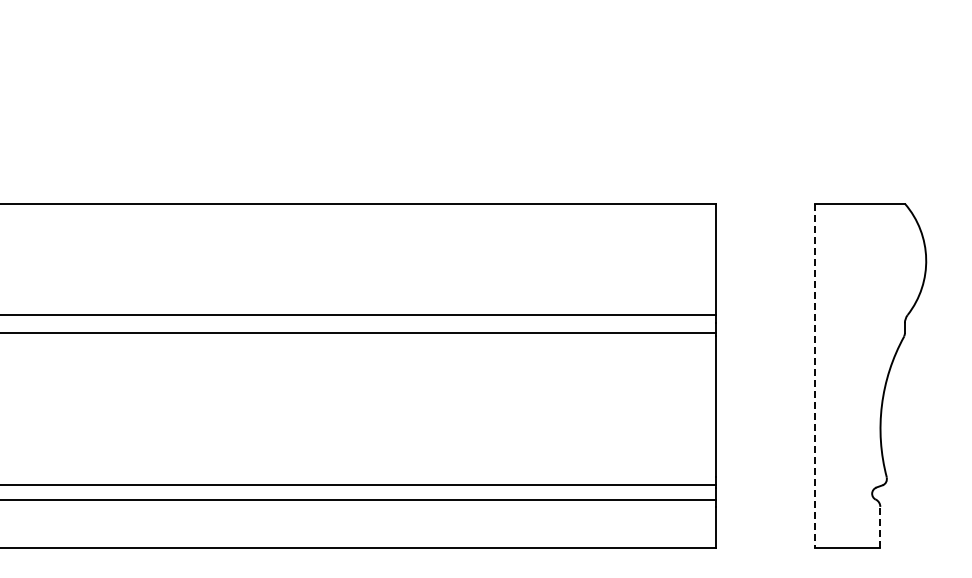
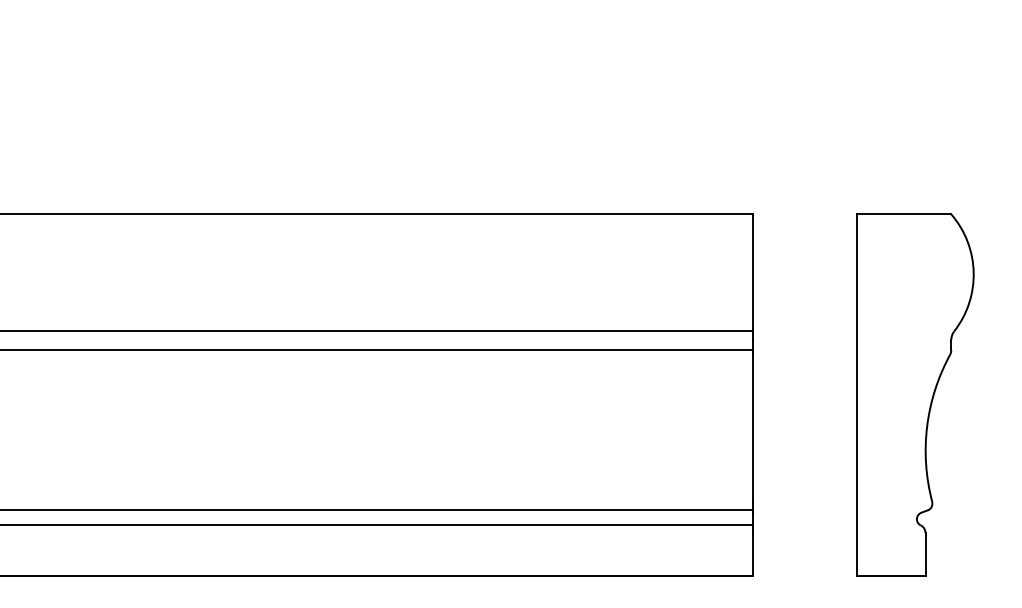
line: (814, 376) -> (856, 395), dashed -> solid
line: (880, 526) -> (925, 553), dashed -> solid

